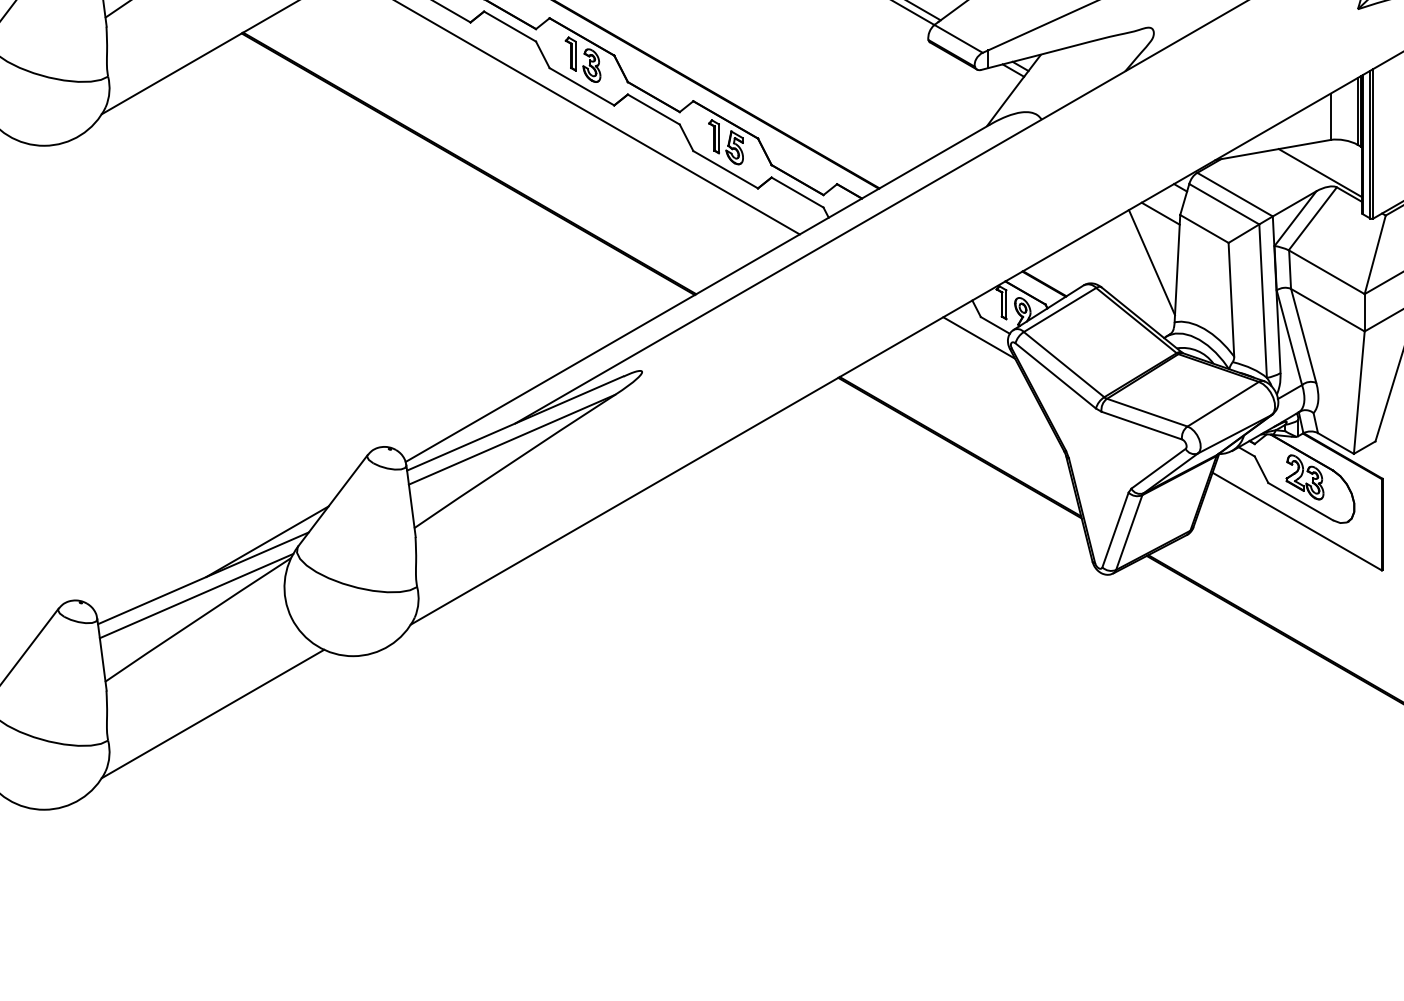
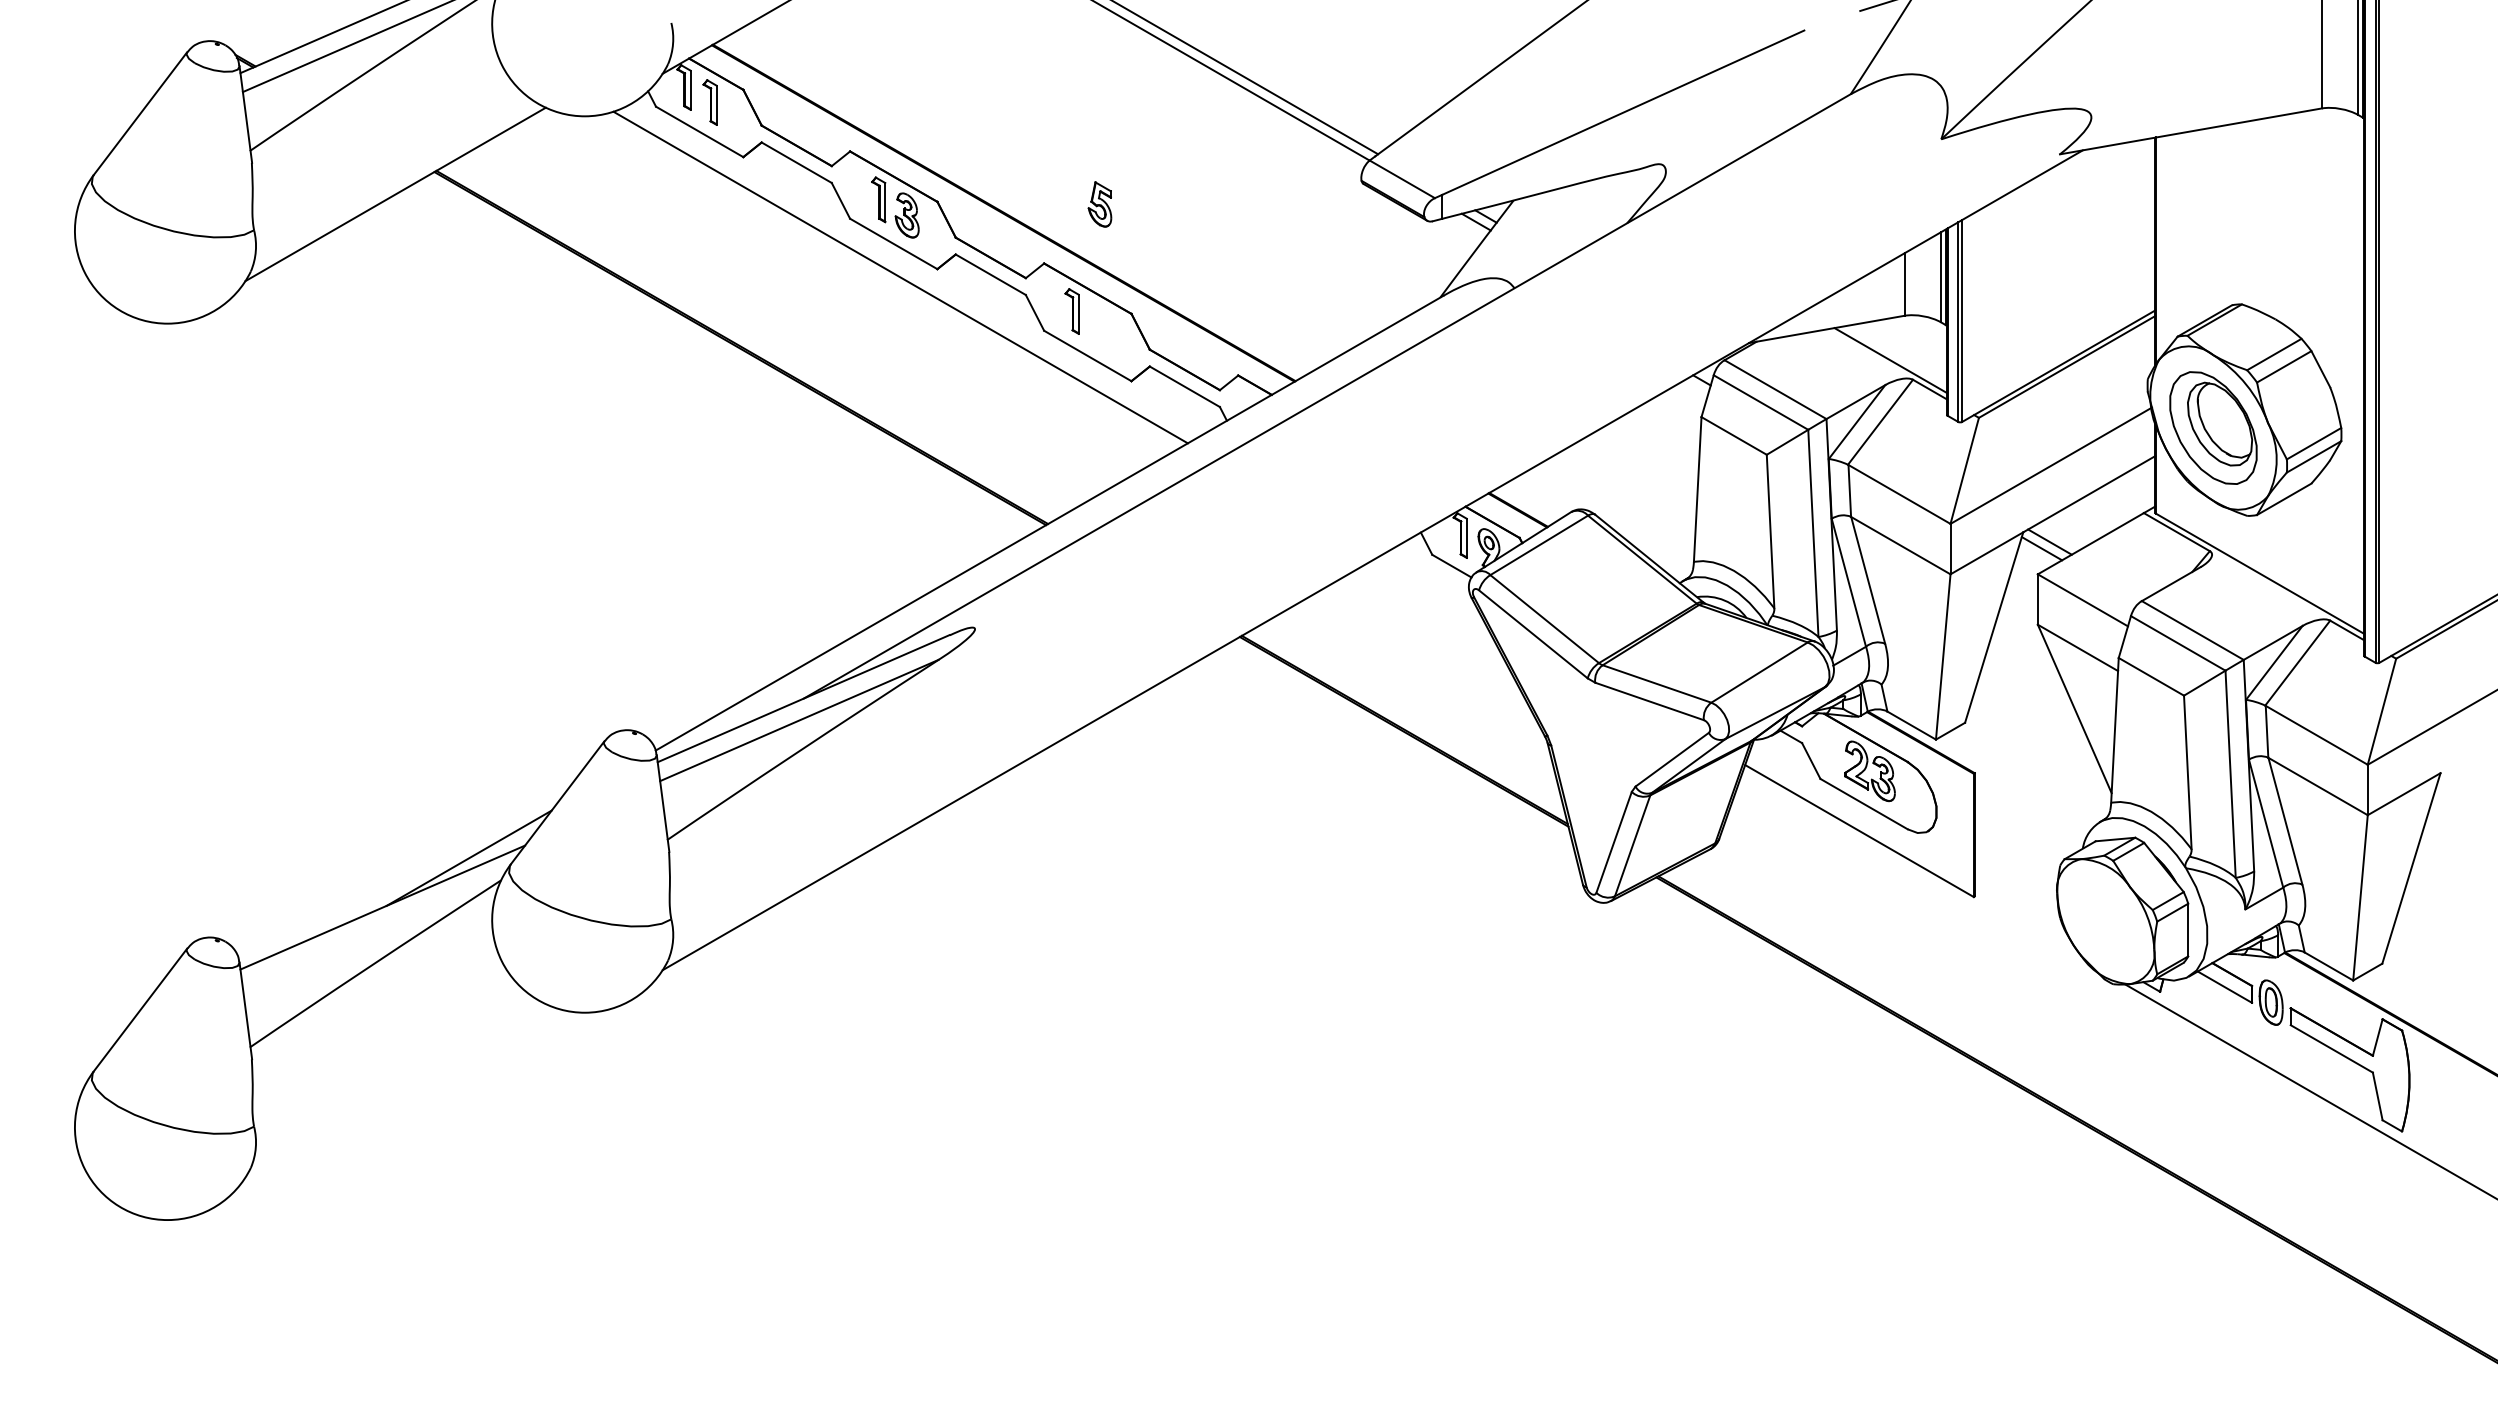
part: (734, 147) -> (1099, 204), moved
line: (1160, 213) -> (1674, 415), removed
line: (1152, 262) -> (1663, 481), removed
line: (978, 338) -> (1429, 583), removed
line: (196, 596) -> (373, 931), removed
line: (212, 713) -> (395, 1090), removed

